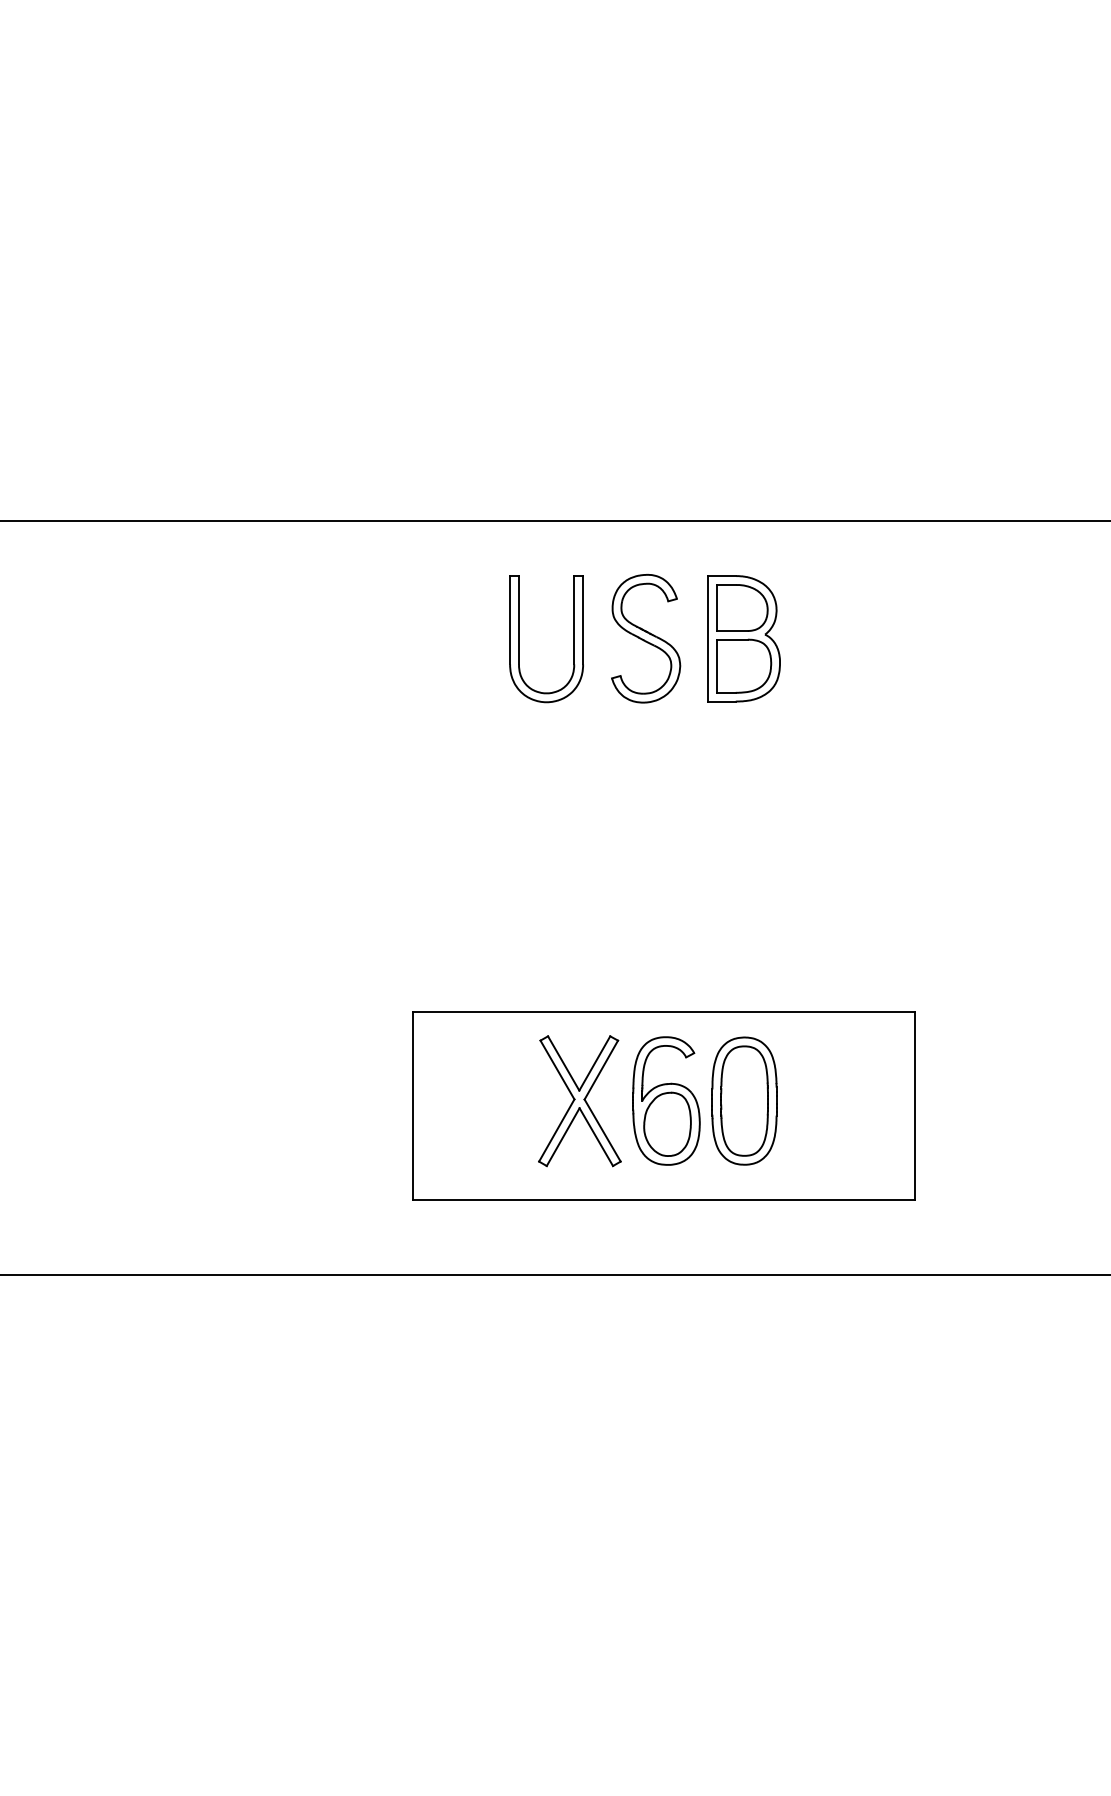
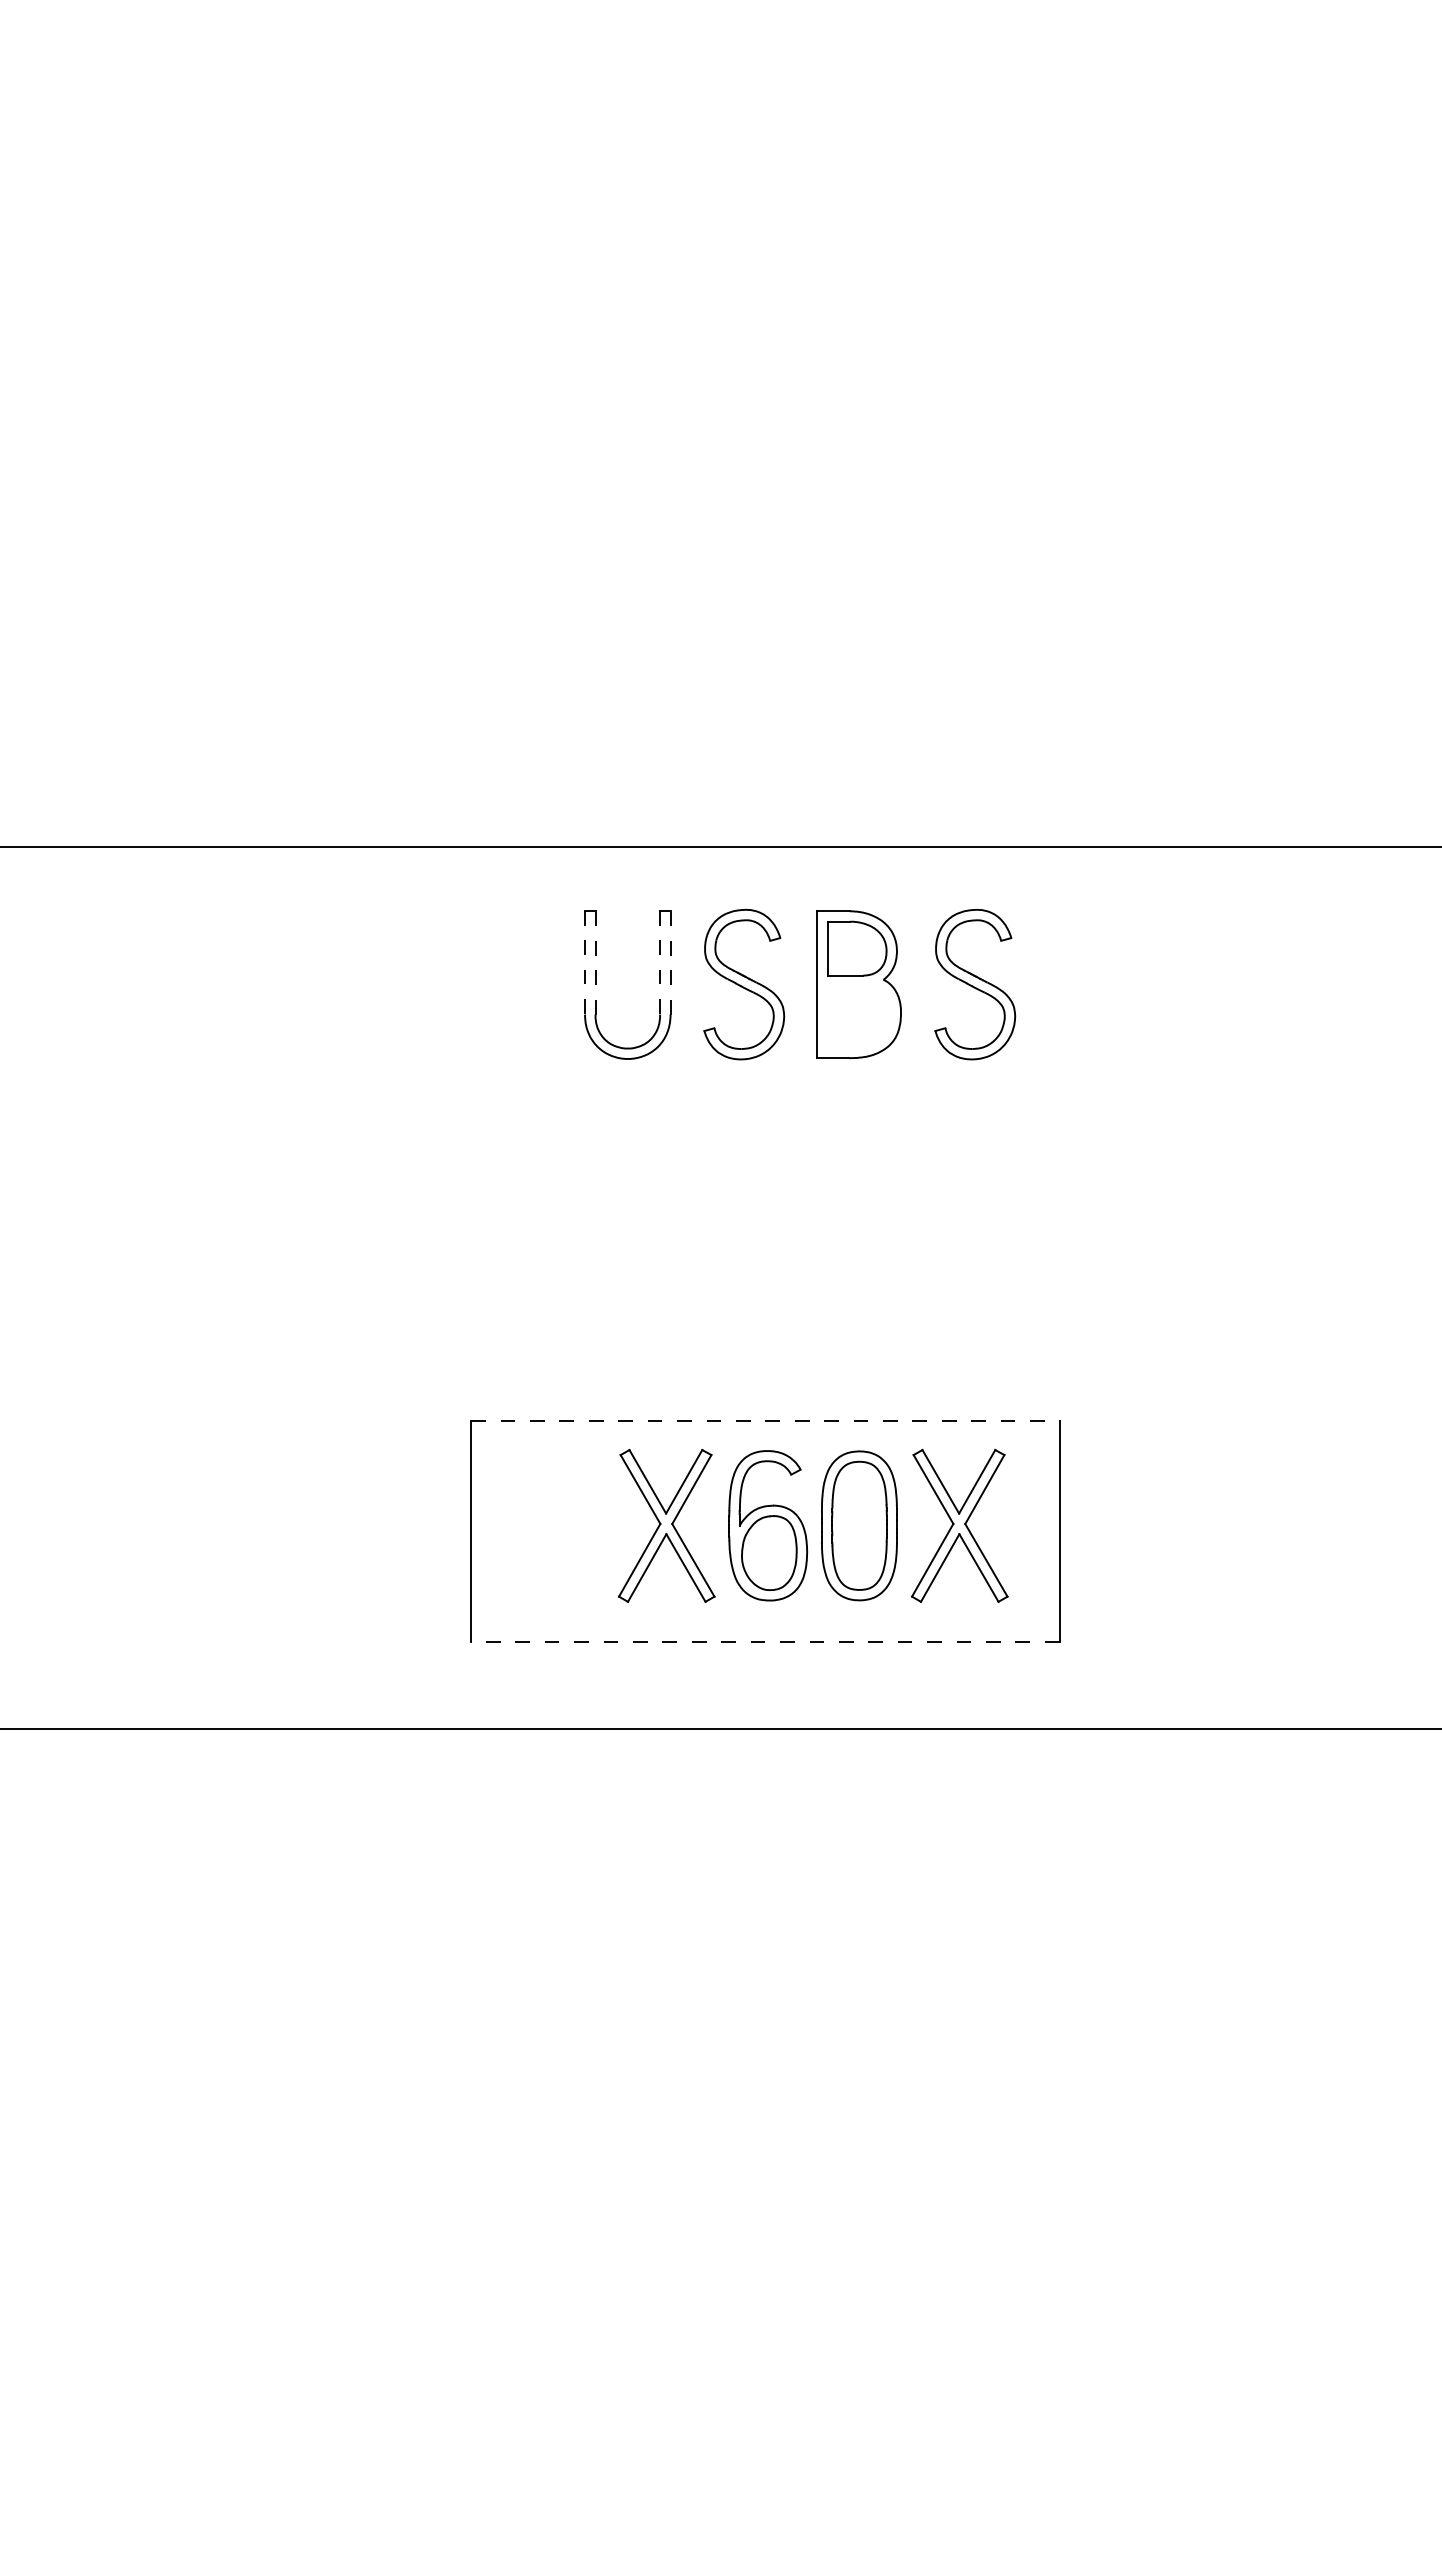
line: (510, 619) -> (585, 962), solid -> dashed
line: (519, 619) -> (595, 962), solid -> dashed
line: (574, 619) -> (660, 962), solid -> dashed
line: (583, 619) -> (670, 962), solid -> dashed
part: (843, 638) -> (975, 984), added
part: (744, 665) -> (859, 1016), removed
line: (664, 1011) -> (765, 1421), solid -> dashed
part: (829, 1100) -> (959, 1525), added
line: (663, 1199) -> (764, 1641), solid -> dashed

